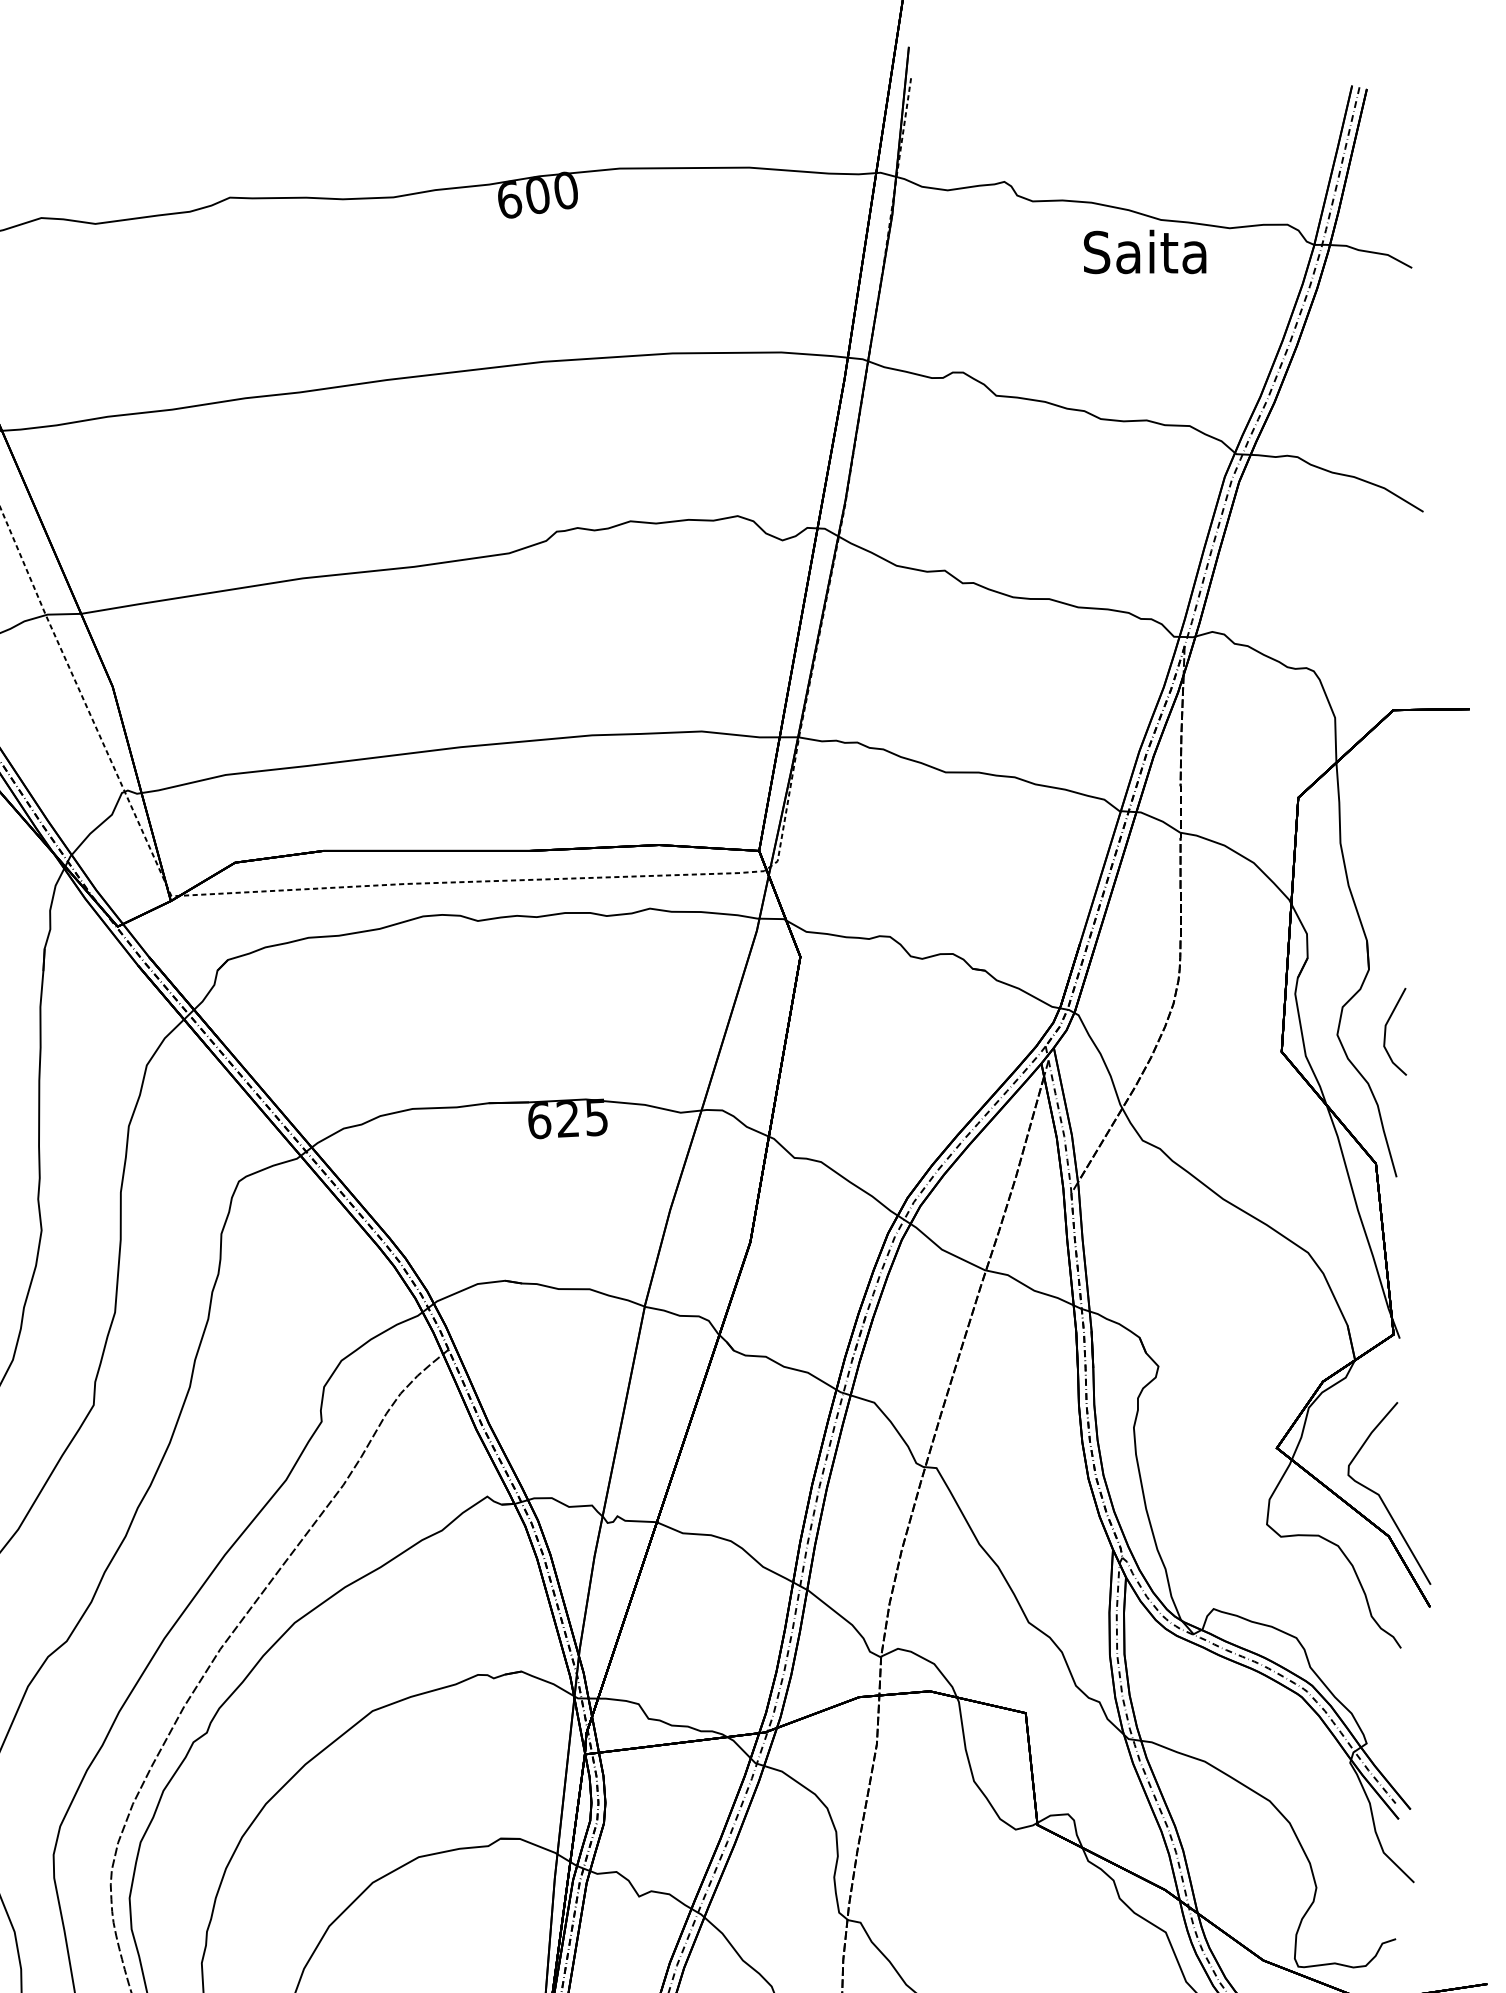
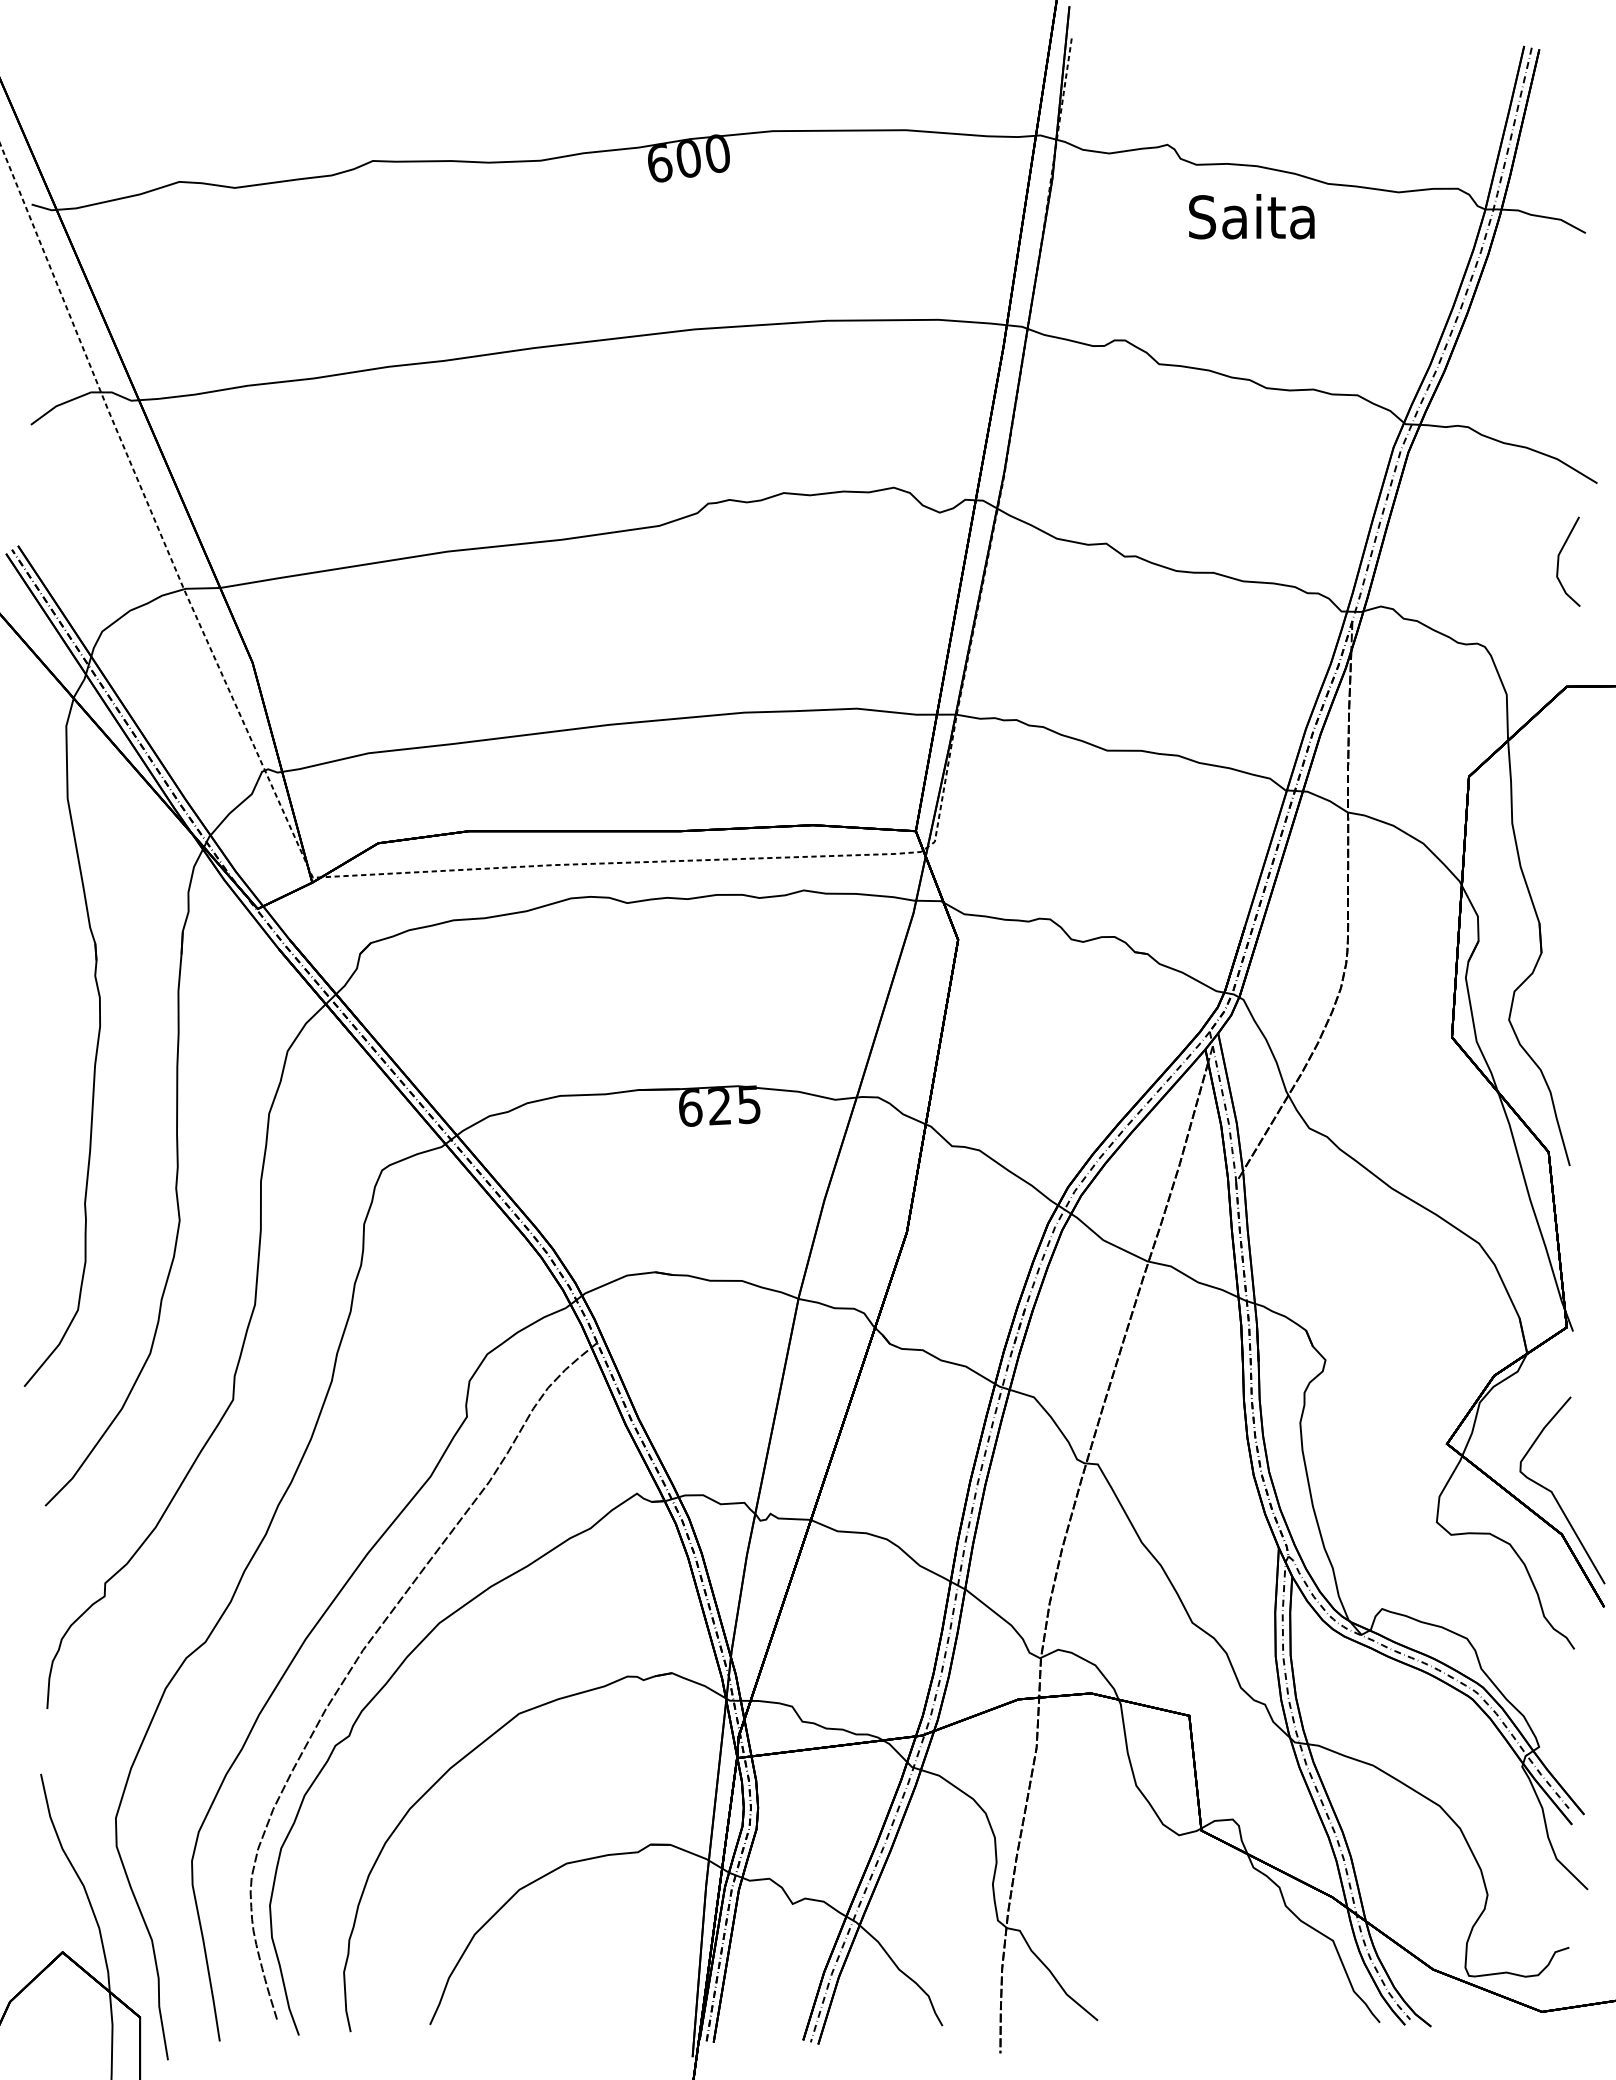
text: (1144, 251) -> (1251, 216), moved
line: (1386, 1031) -> (1559, 561), moved

